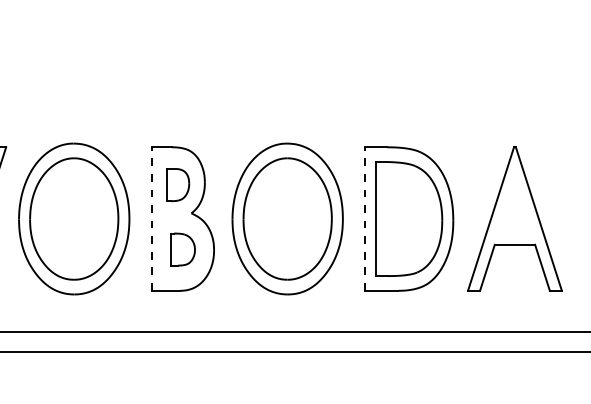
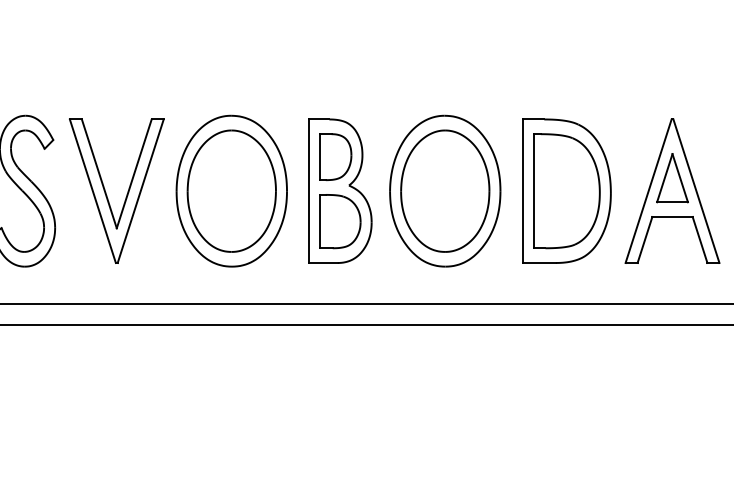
part: (177, 185) -> (335, 157), size x1.43
part: (514, 206) -> (672, 178), added
line: (151, 219) -> (309, 191), dashed -> solid
line: (364, 219) -> (522, 191), dashed -> solid
part: (182, 249) -> (340, 221), size x1.67

